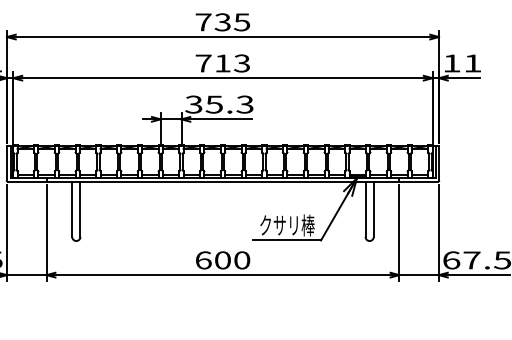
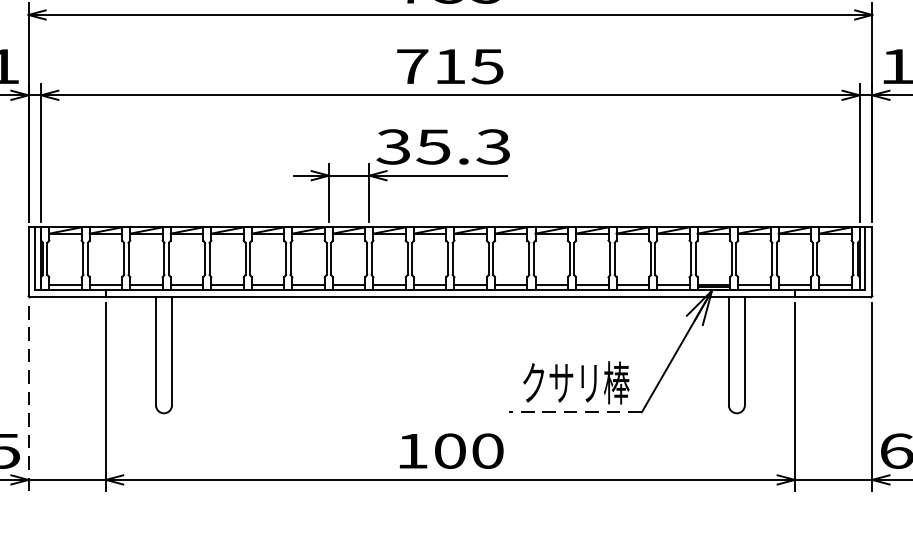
text: (242, 62) -> (488, 64), 713 -> 715
line: (6, 232) -> (27, 396), solid -> dashed
line: (286, 240) -> (574, 412), solid -> dashed
text: (203, 260) -> (412, 451), 600 -> 100

